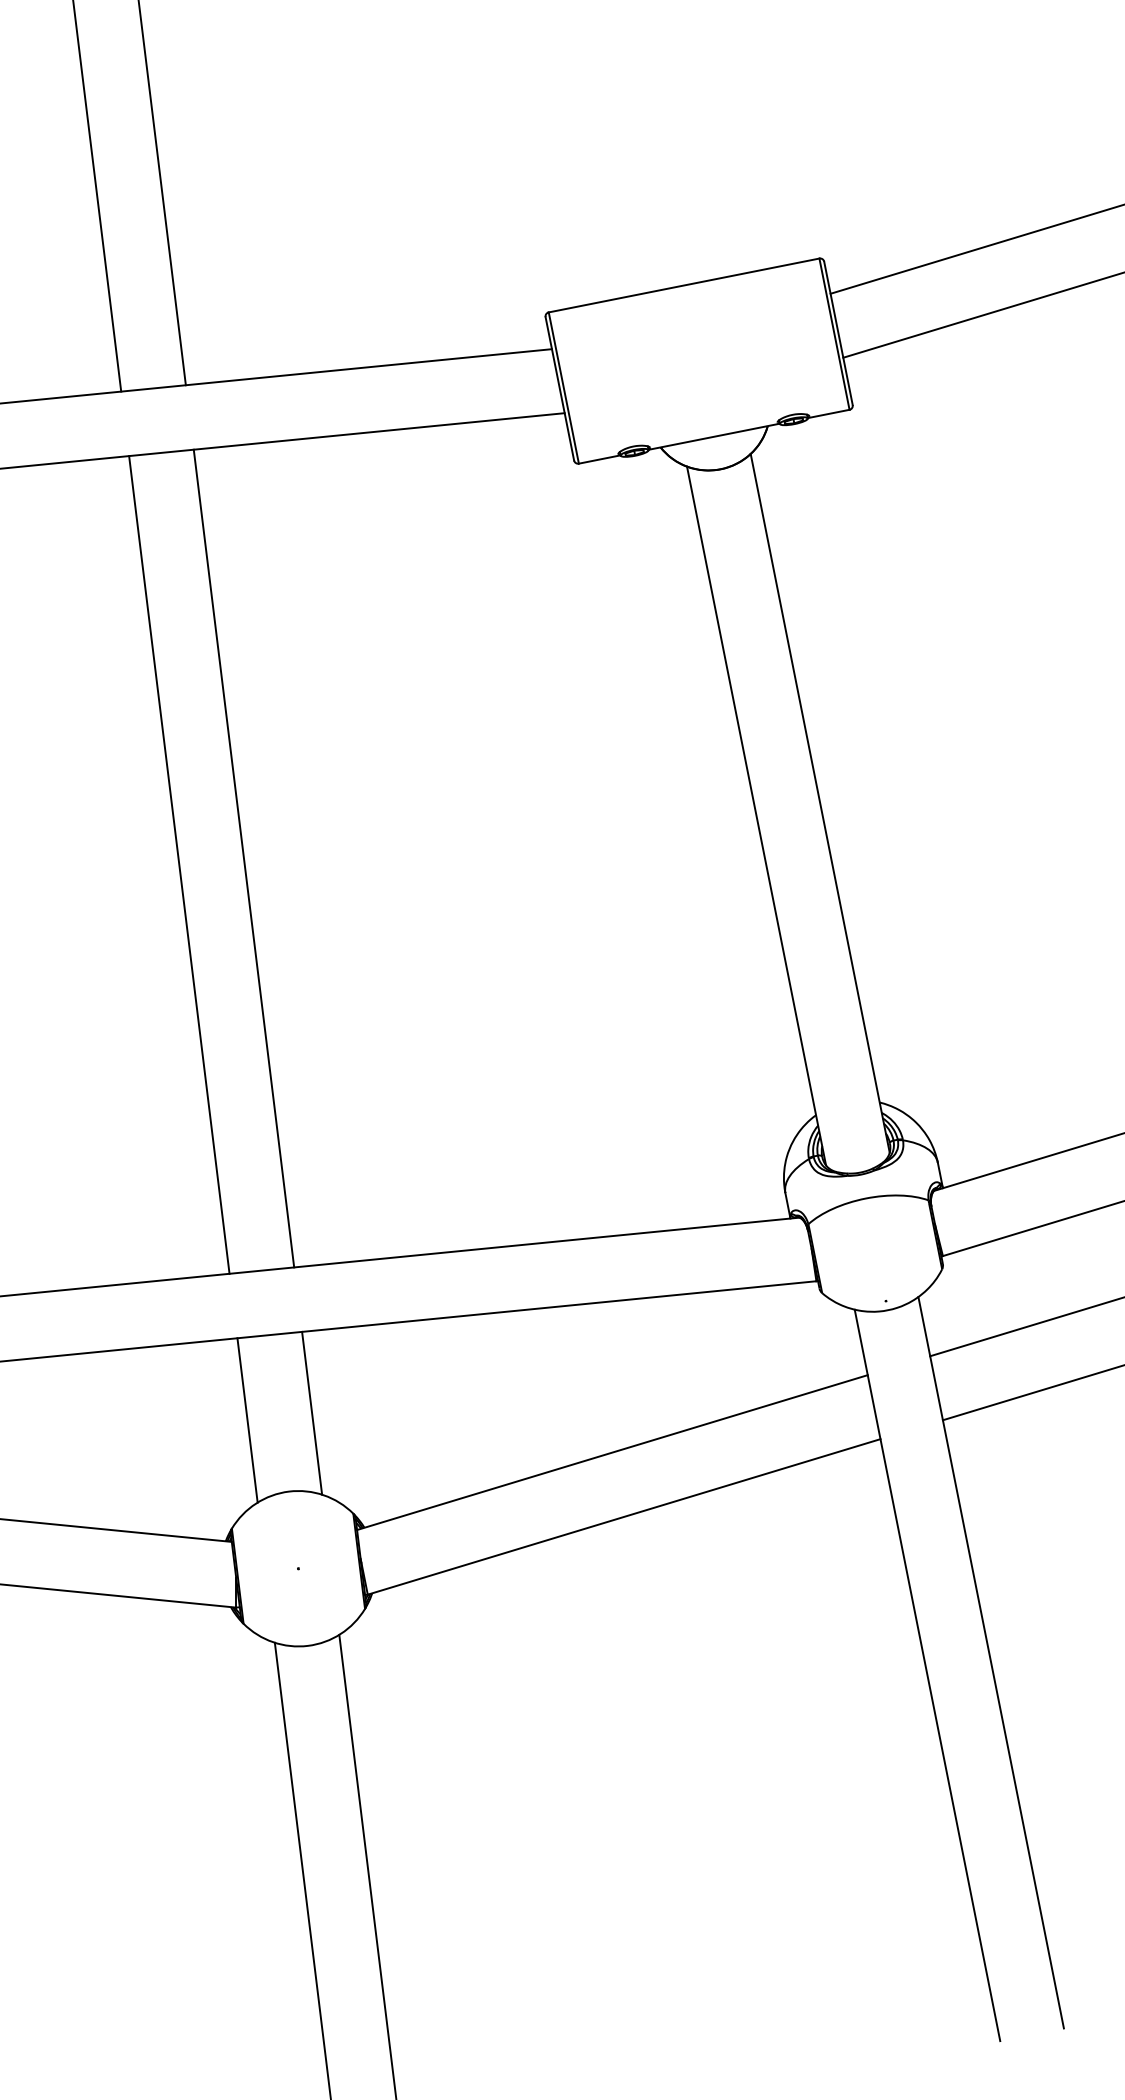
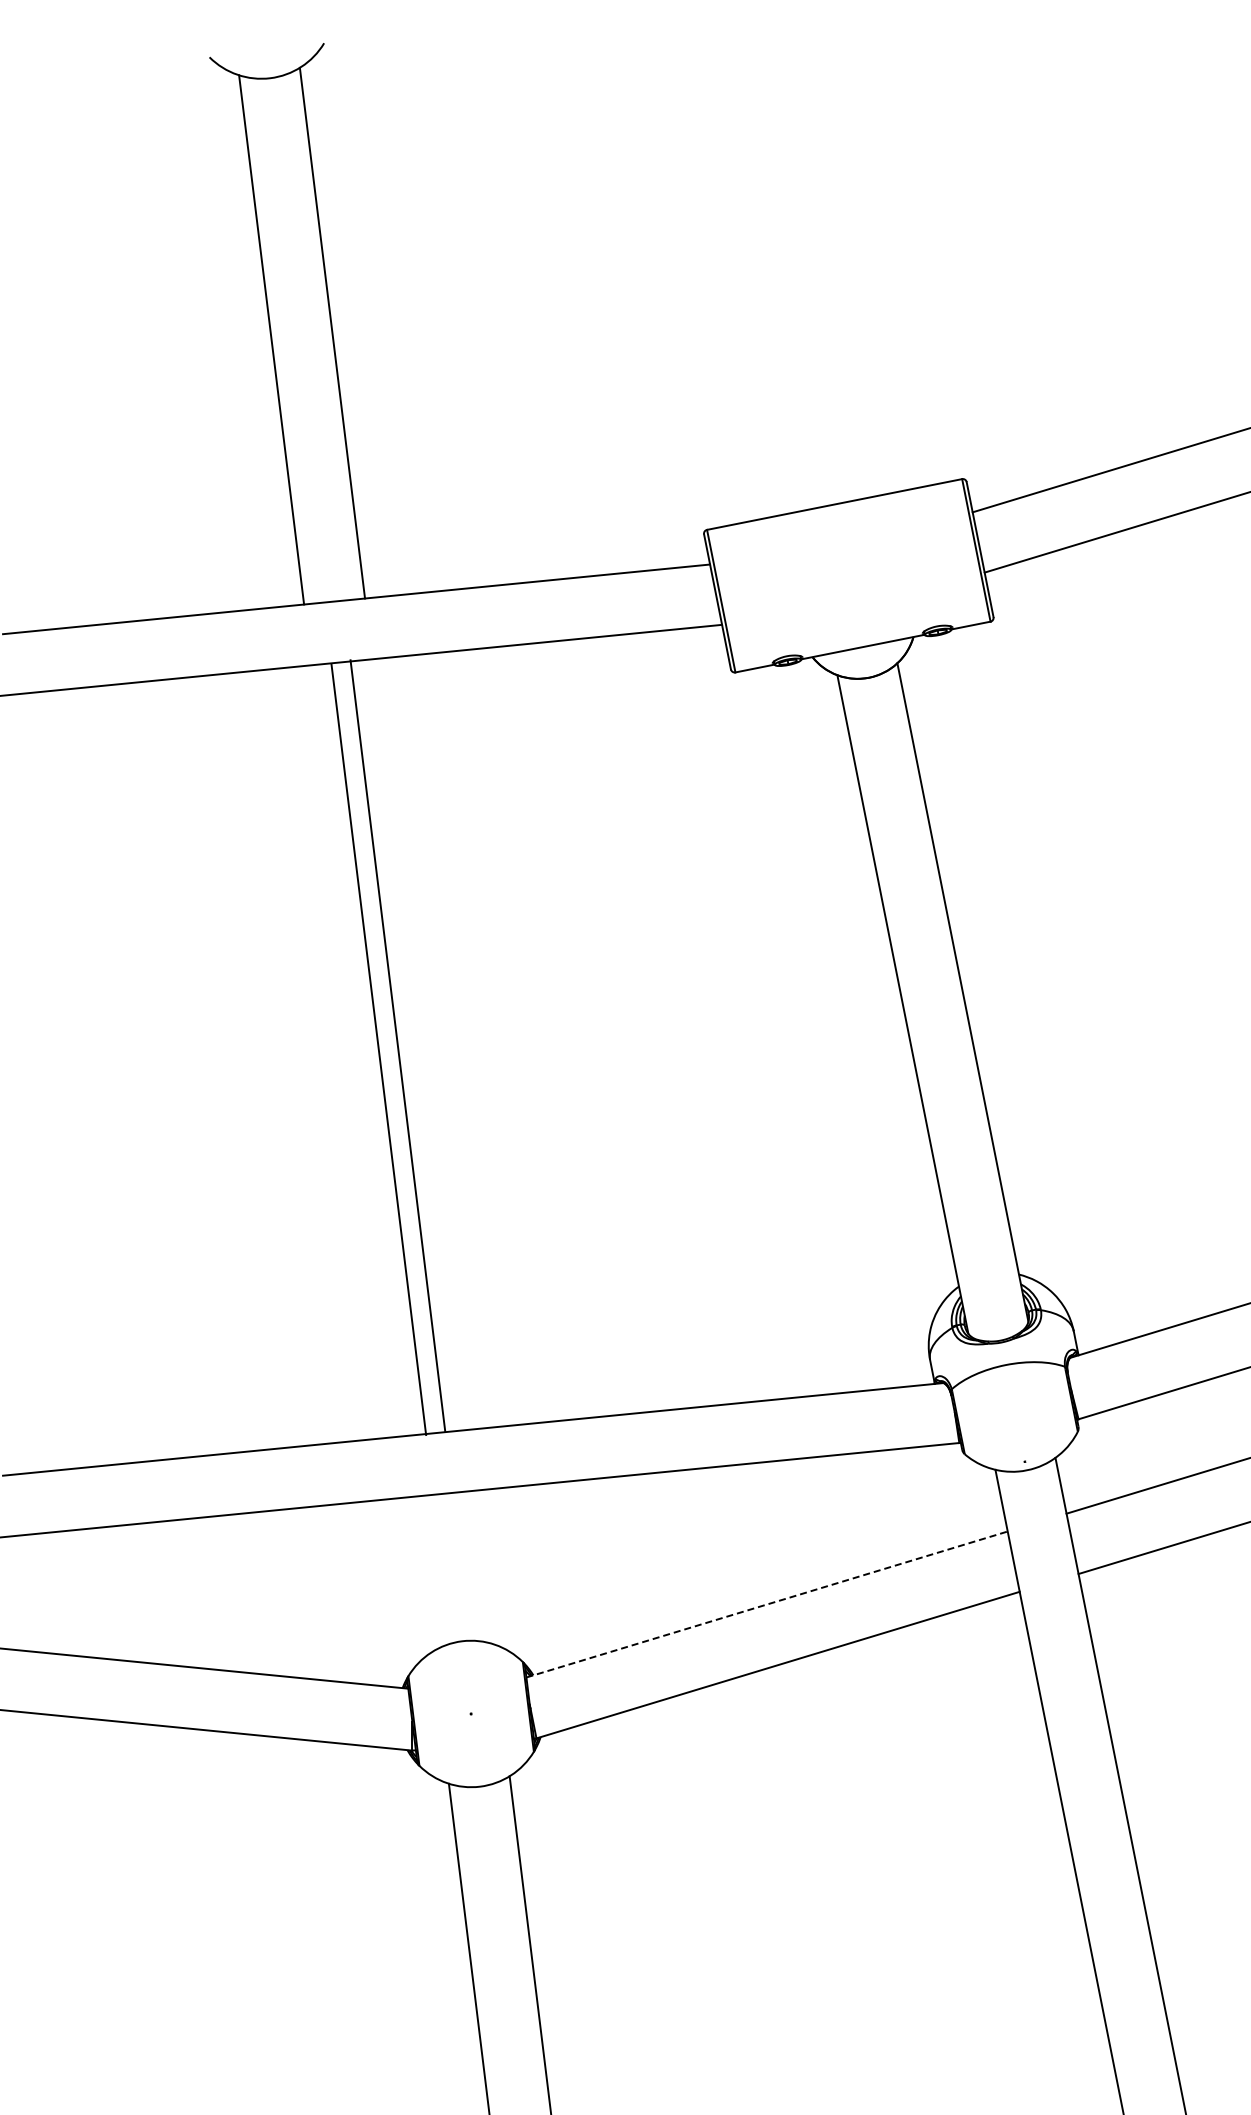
line: (243, 858) -> (378, 1049), moved
line: (178, 864) -> (397, 1045), moved
line: (311, 1413) -> (483, 1567), removed
line: (246, 1419) -> (422, 1573), removed
line: (612, 1452) -> (767, 1604), solid -> dashed

